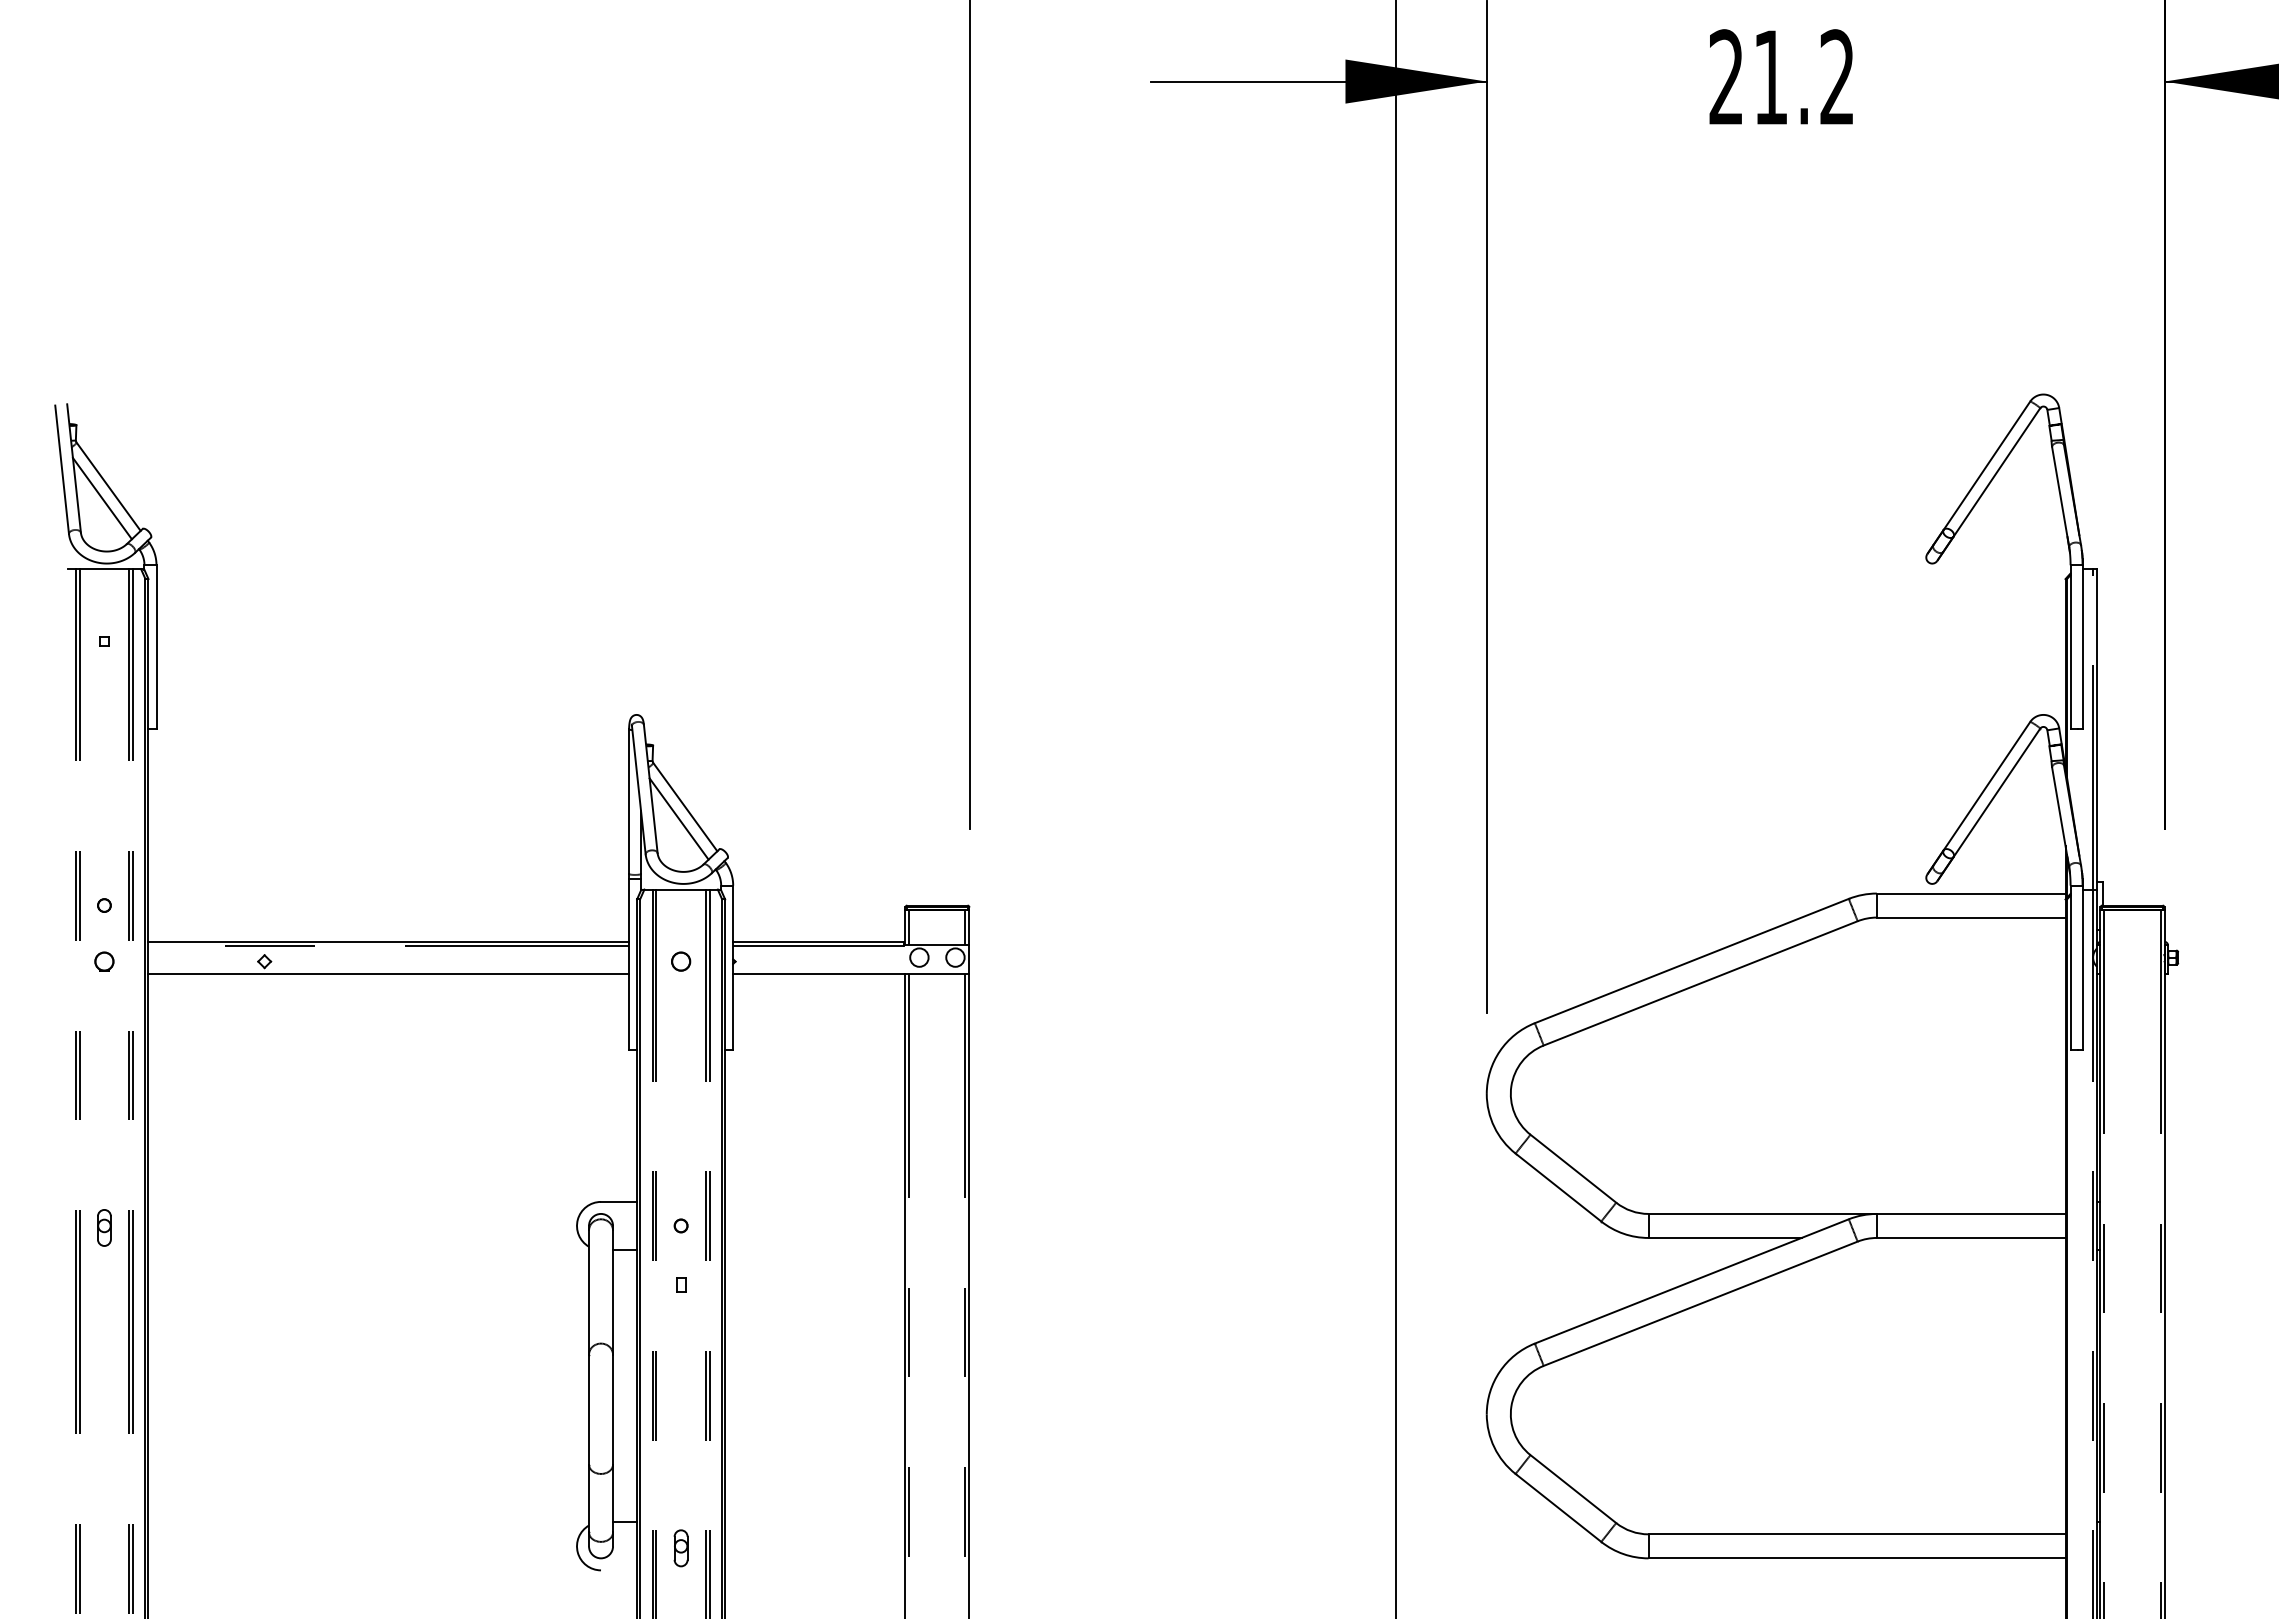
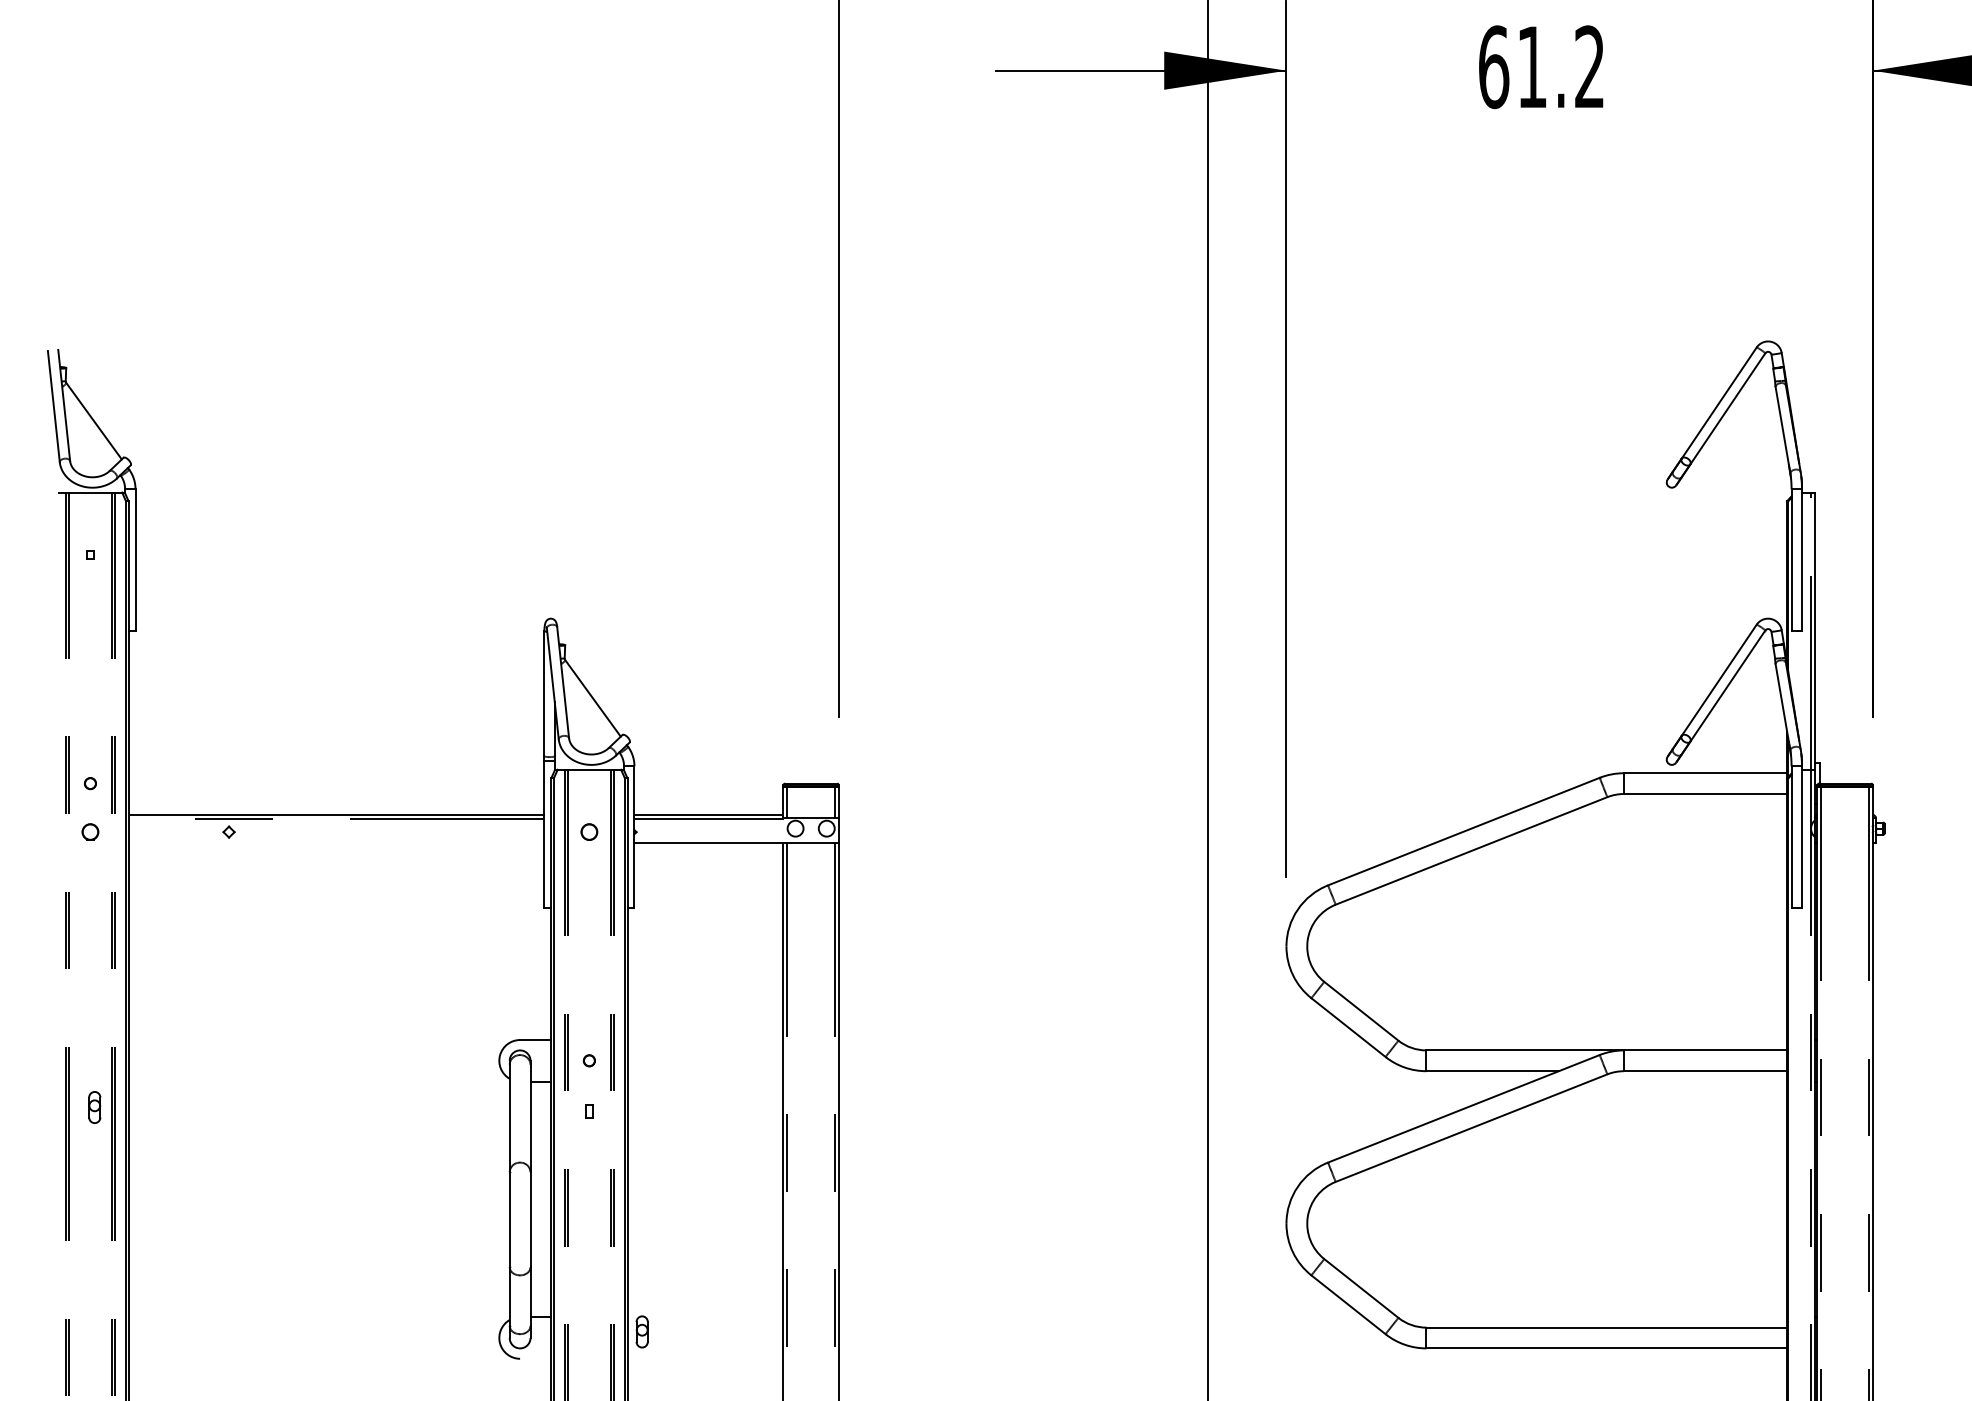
text: (1726, 77) -> (1493, 67), 21.2 -> 61.2
line: (101, 498) -> (87, 431), removed
line: (678, 818) -> (587, 708), removed
line: (388, 973) -> (336, 842), removed
part: (104, 1227) -> (94, 1107), moved
part: (680, 1548) -> (641, 1332), moved

